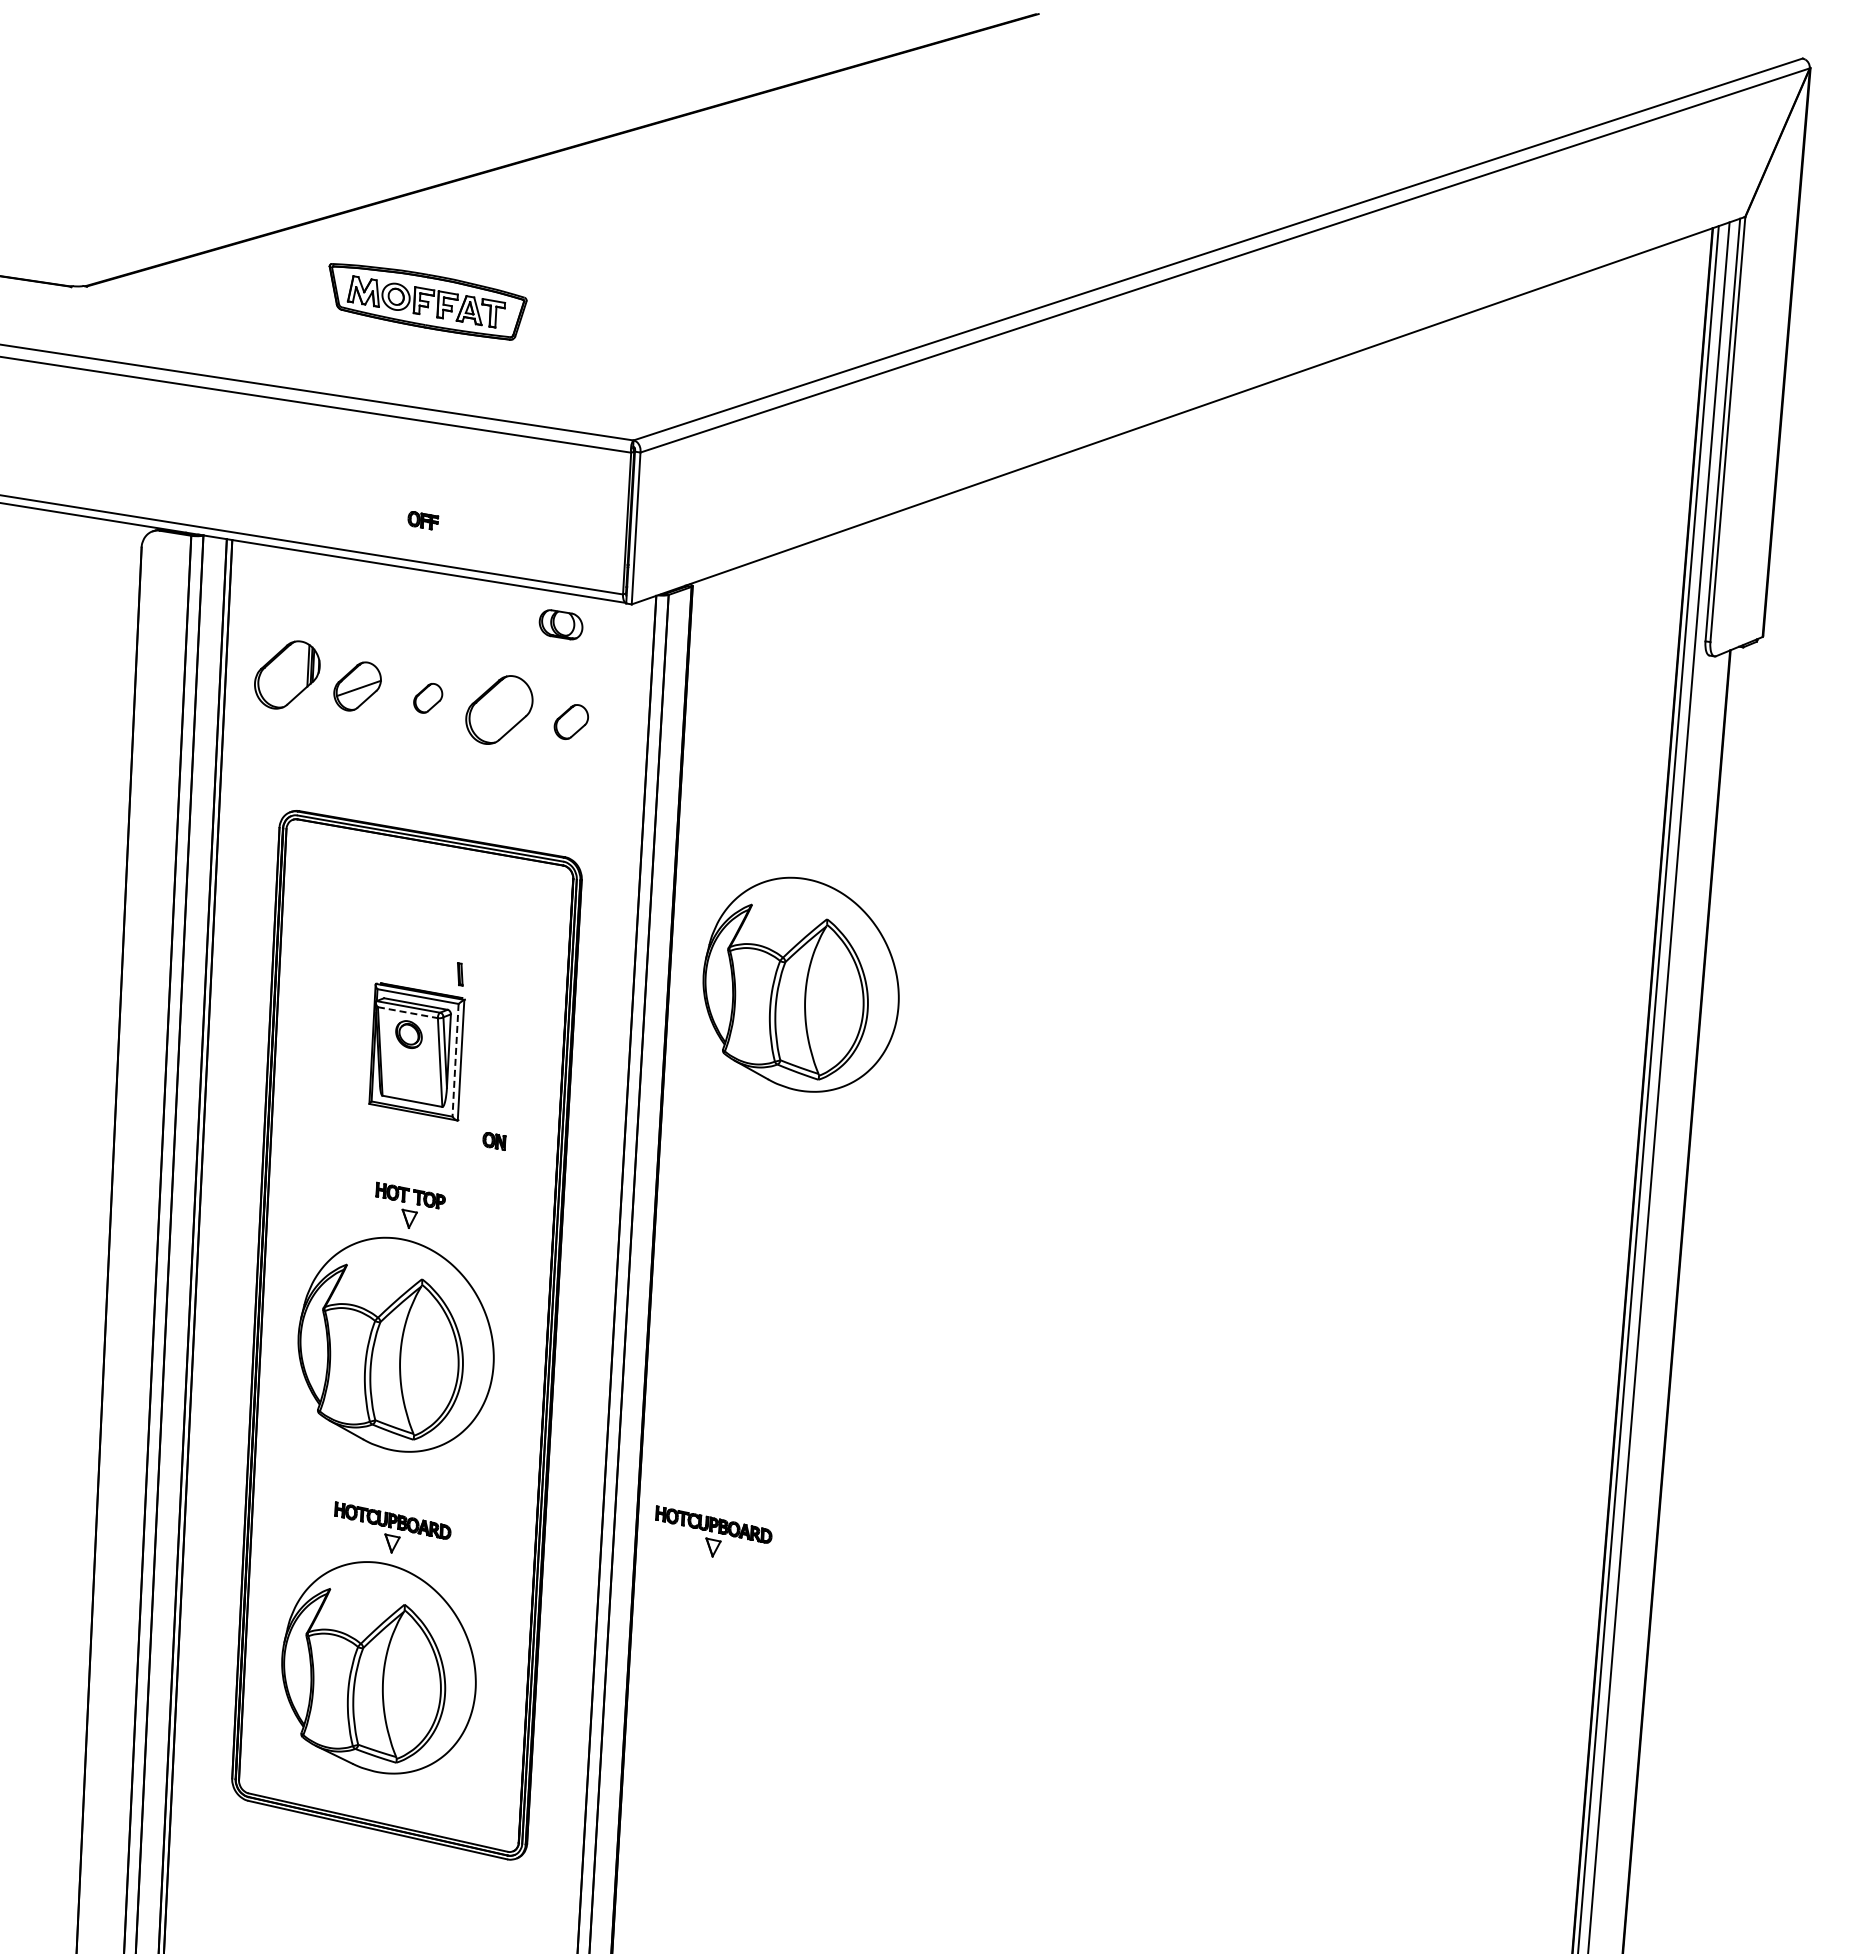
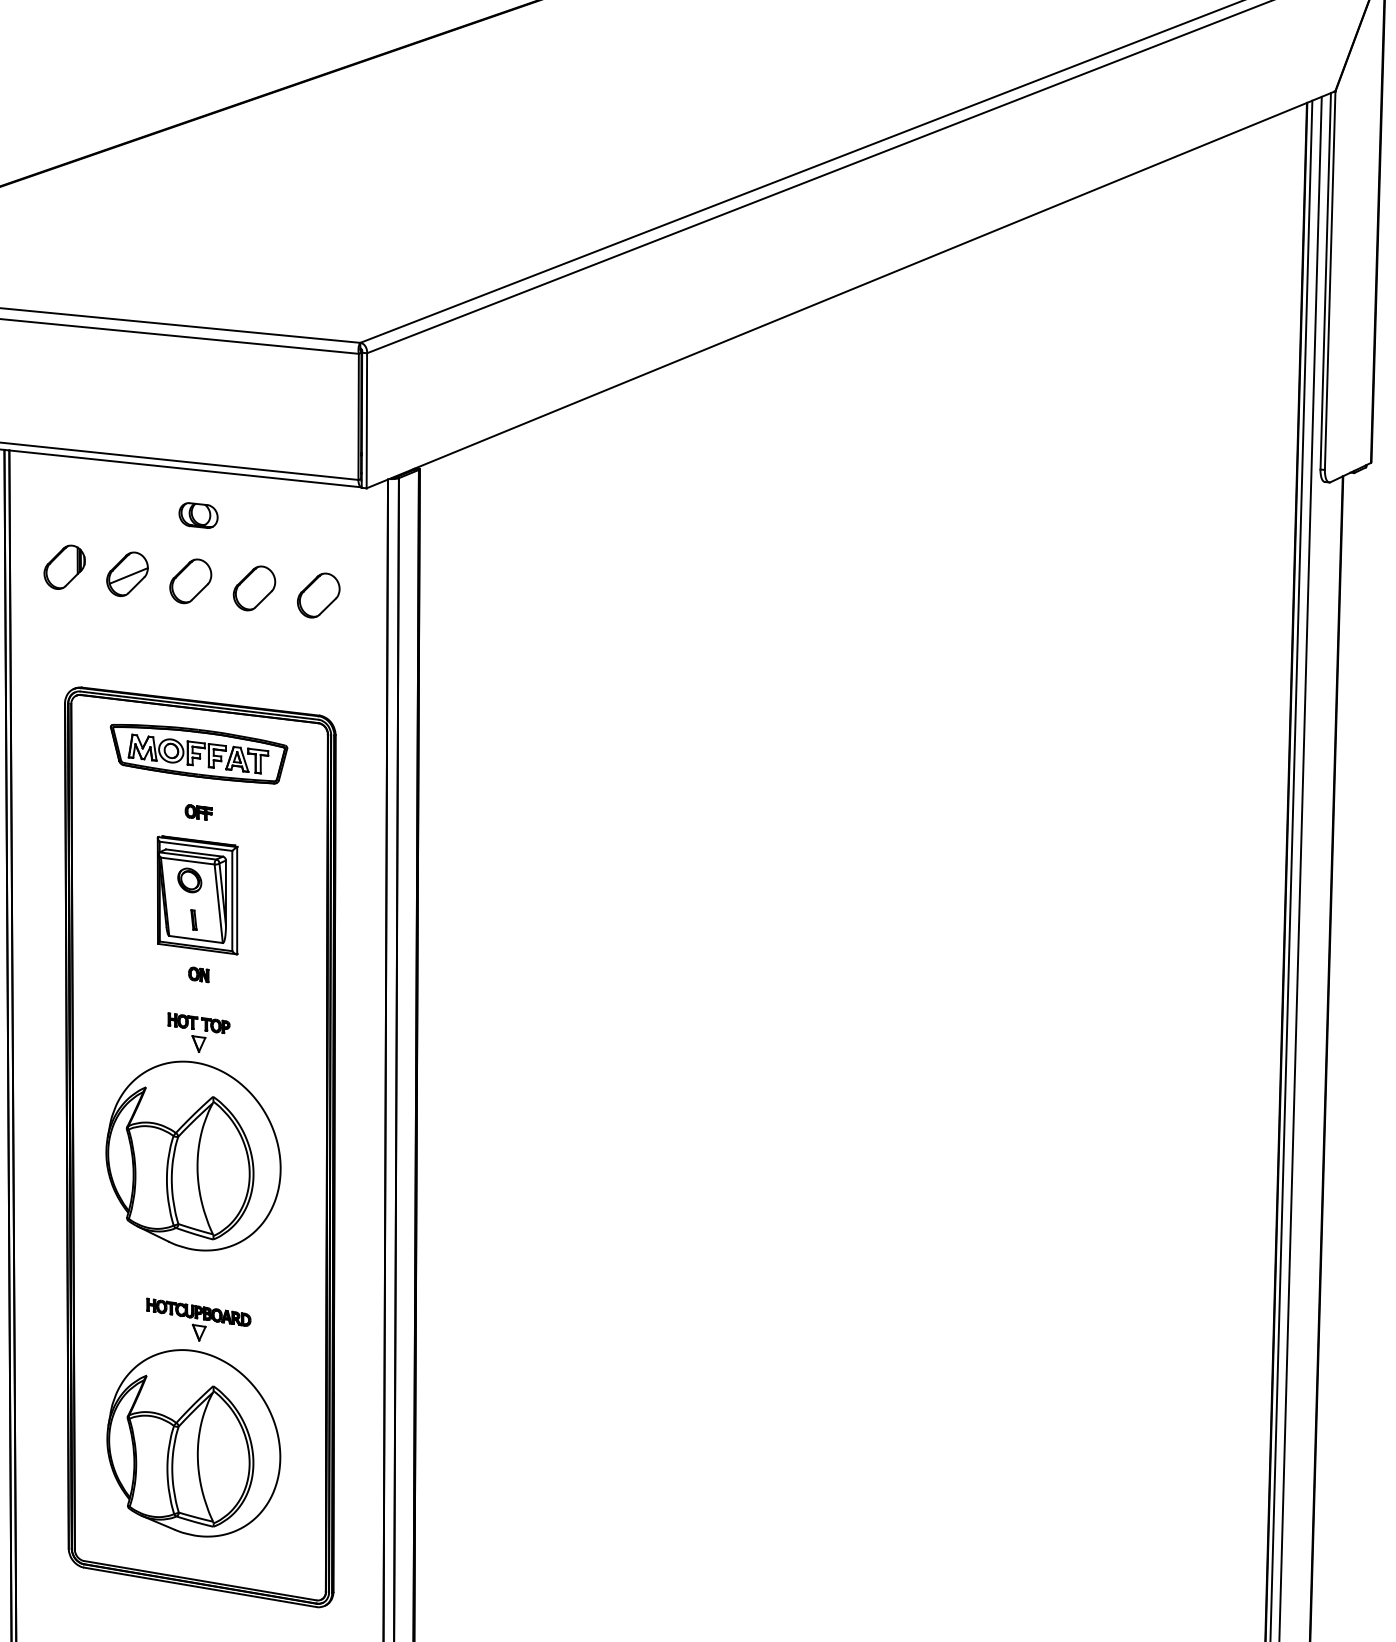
part: (427, 301) -> (199, 753), moved
part: (423, 520) -> (198, 812), moved
part: (560, 624) -> (198, 515), moved
part: (287, 674) -> (64, 567), size x0.71
part: (427, 698) -> (190, 581), size x1.67
part: (499, 710) -> (254, 588), size x0.71
part: (571, 721) -> (318, 595), size x1.43
part: (460, 974) -> (194, 920), moved
part: (800, 984) -> (534, 817), removed
line: (408, 1012) -> (188, 860), dashed -> solid
line: (455, 1060) -> (232, 901), dashed -> solid
part: (494, 1141) -> (198, 975), moved
part: (713, 1531) -> (483, 1306), removed

